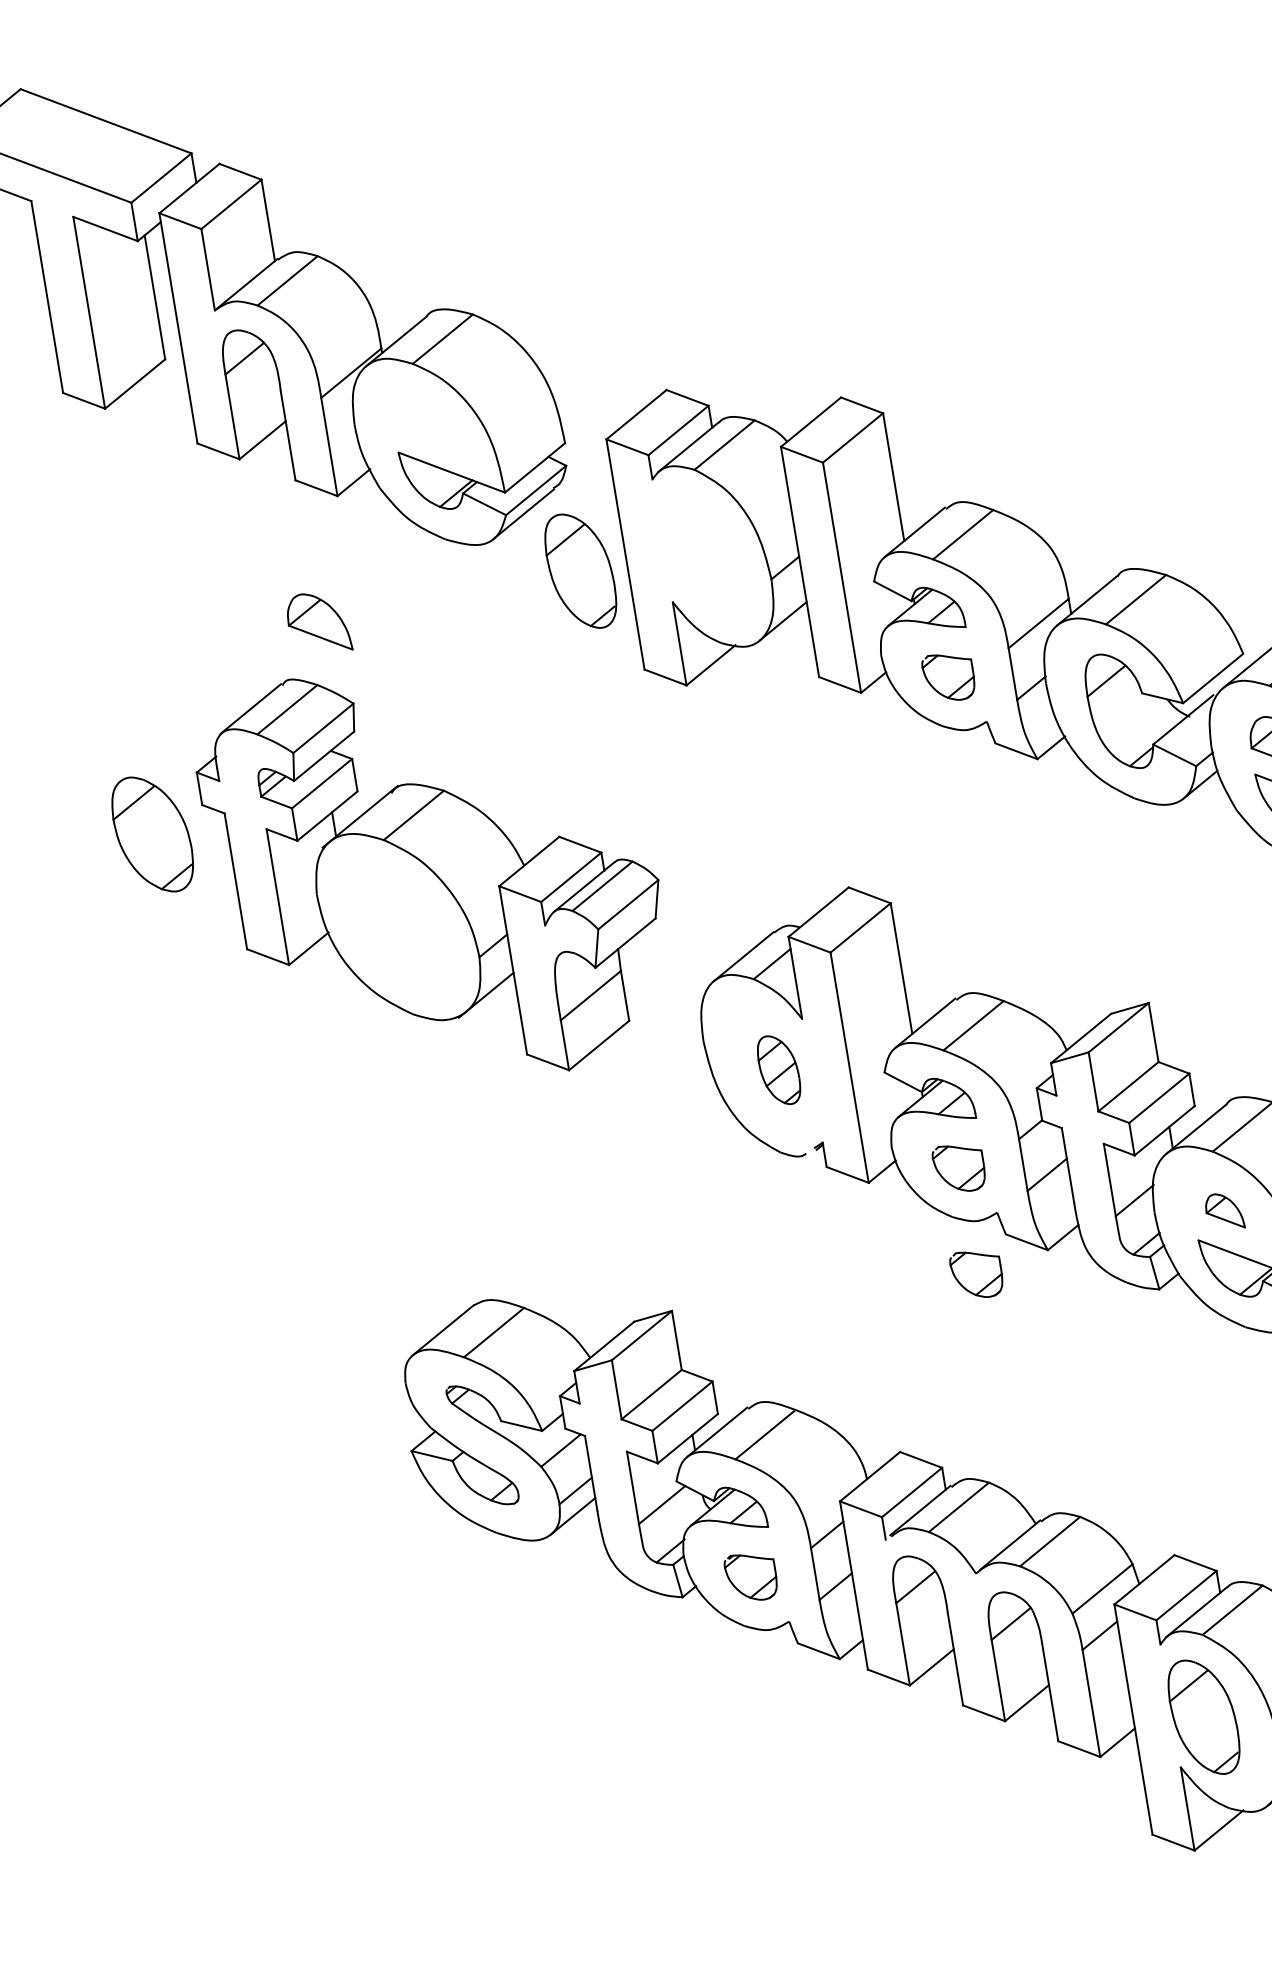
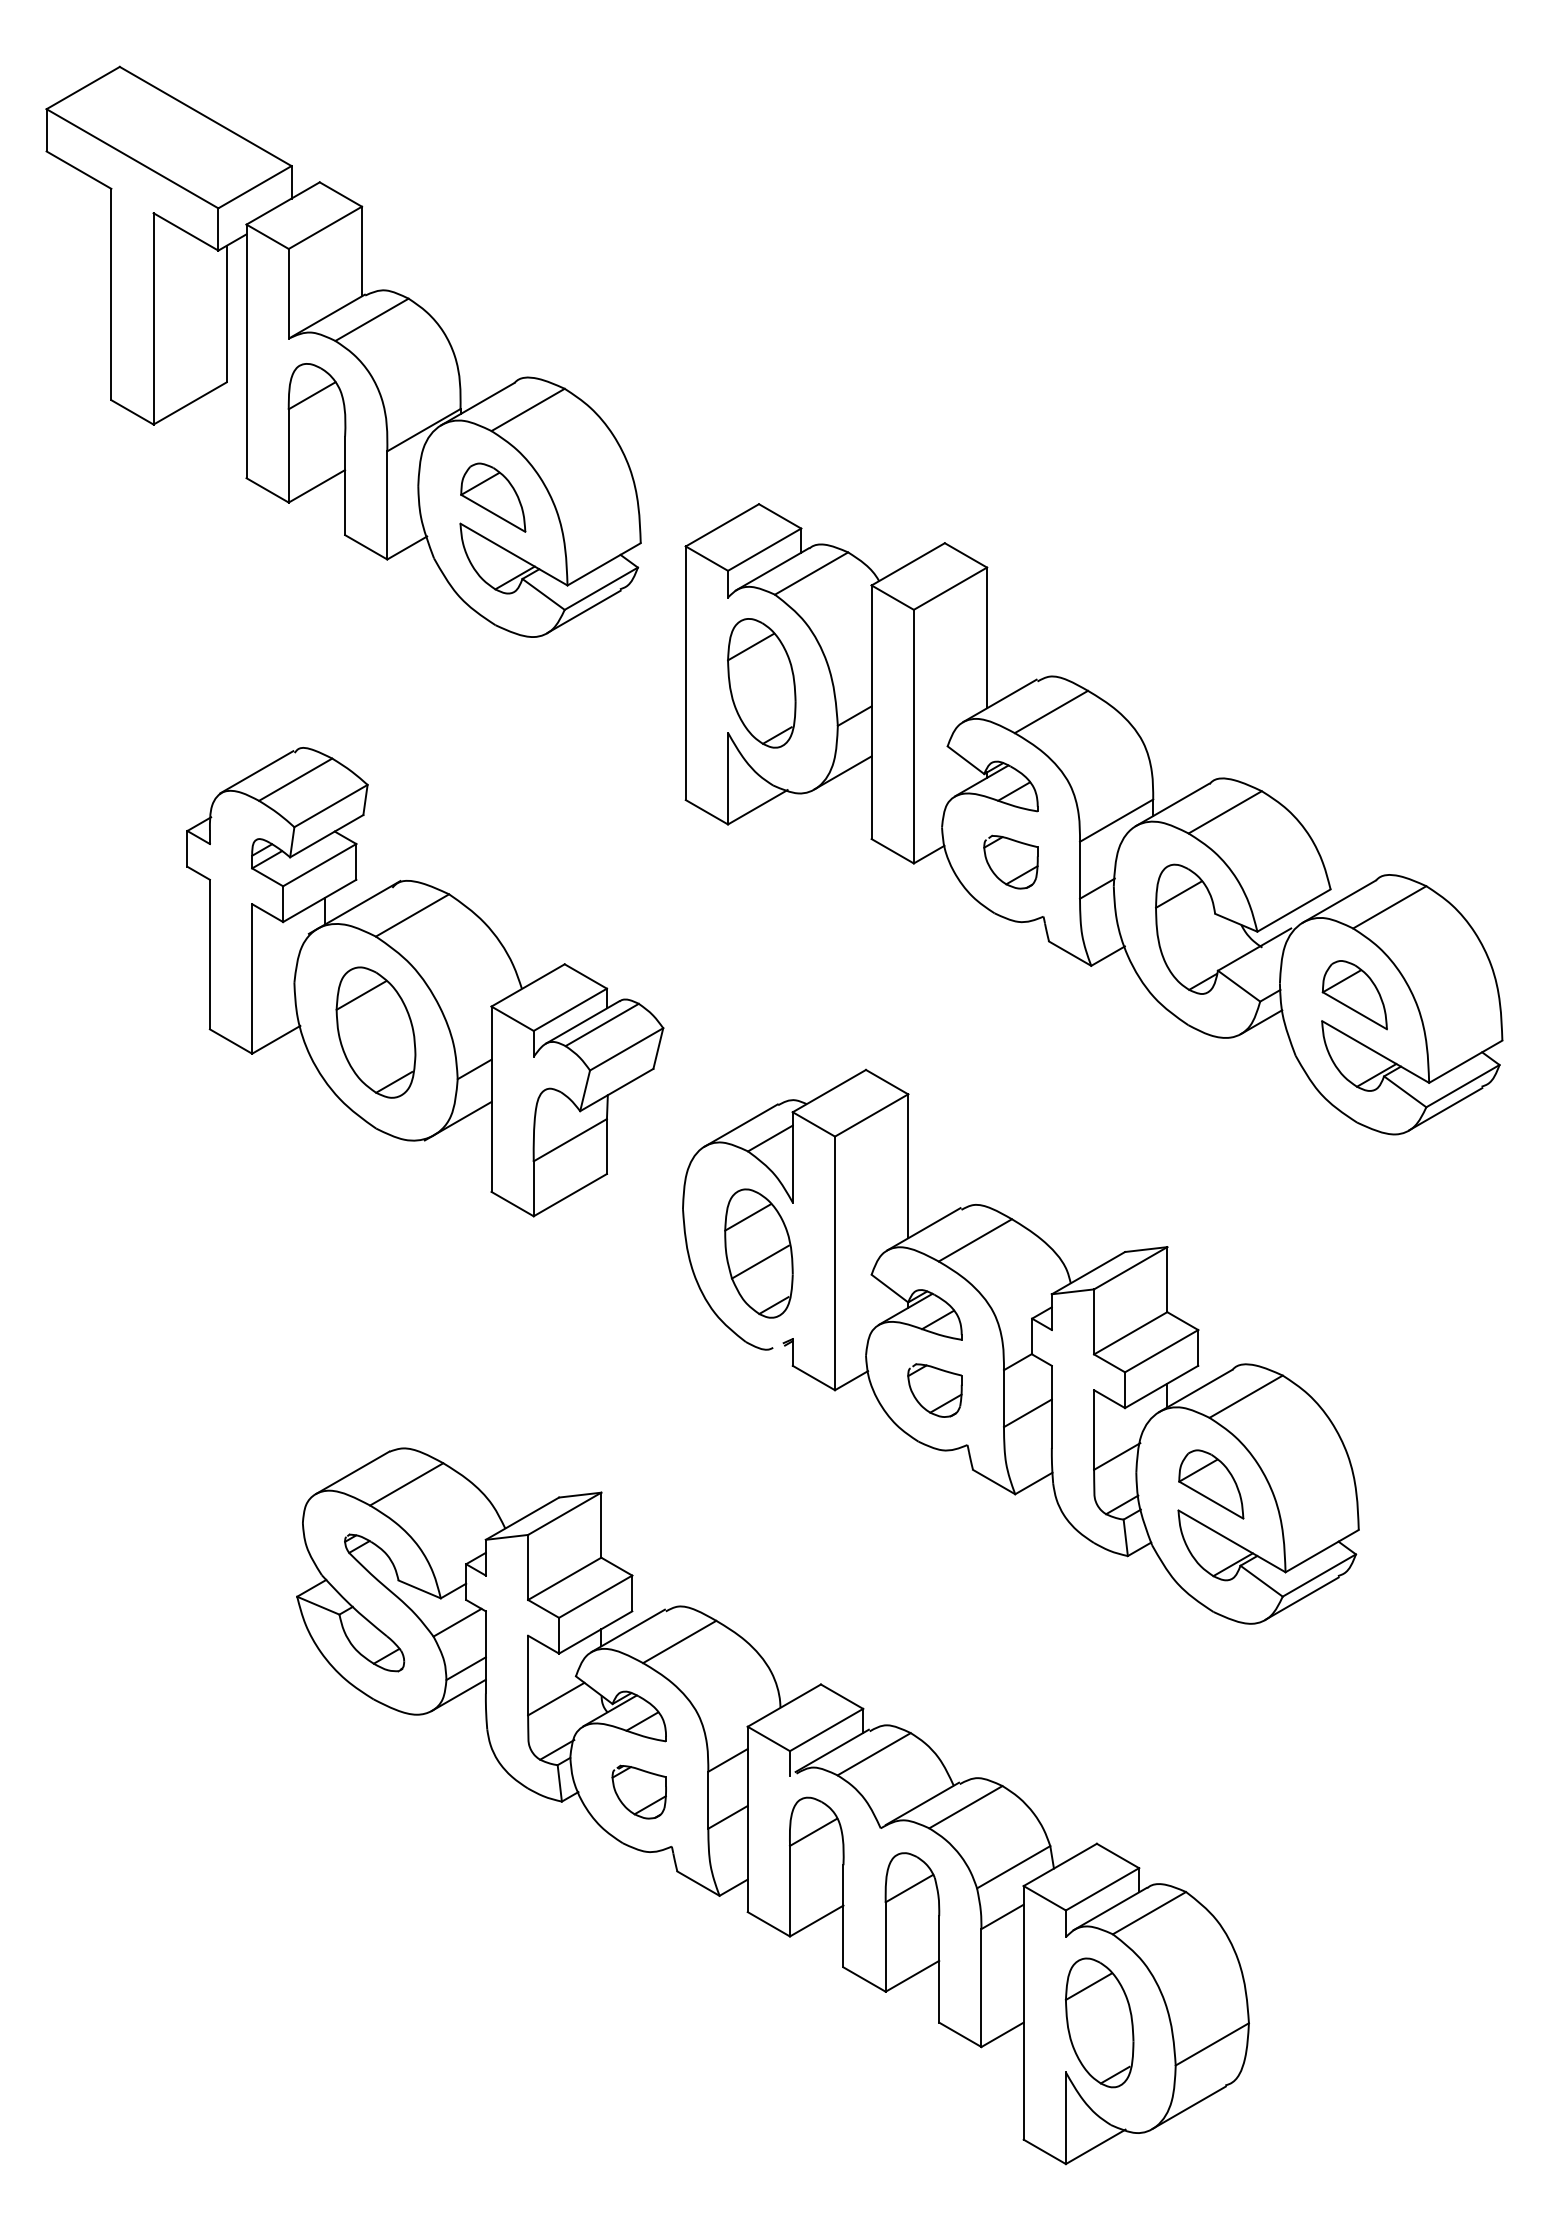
part: (580, 571) -> (761, 683), moved
part: (318, 623) -> (493, 497), moved
part: (152, 834) -> (375, 1032), moved
part: (778, 1070) -> (758, 1253), size x1.67
part: (1224, 1211) -> (1211, 1484), size x1.67
part: (976, 1274) -> (934, 1507), removed

